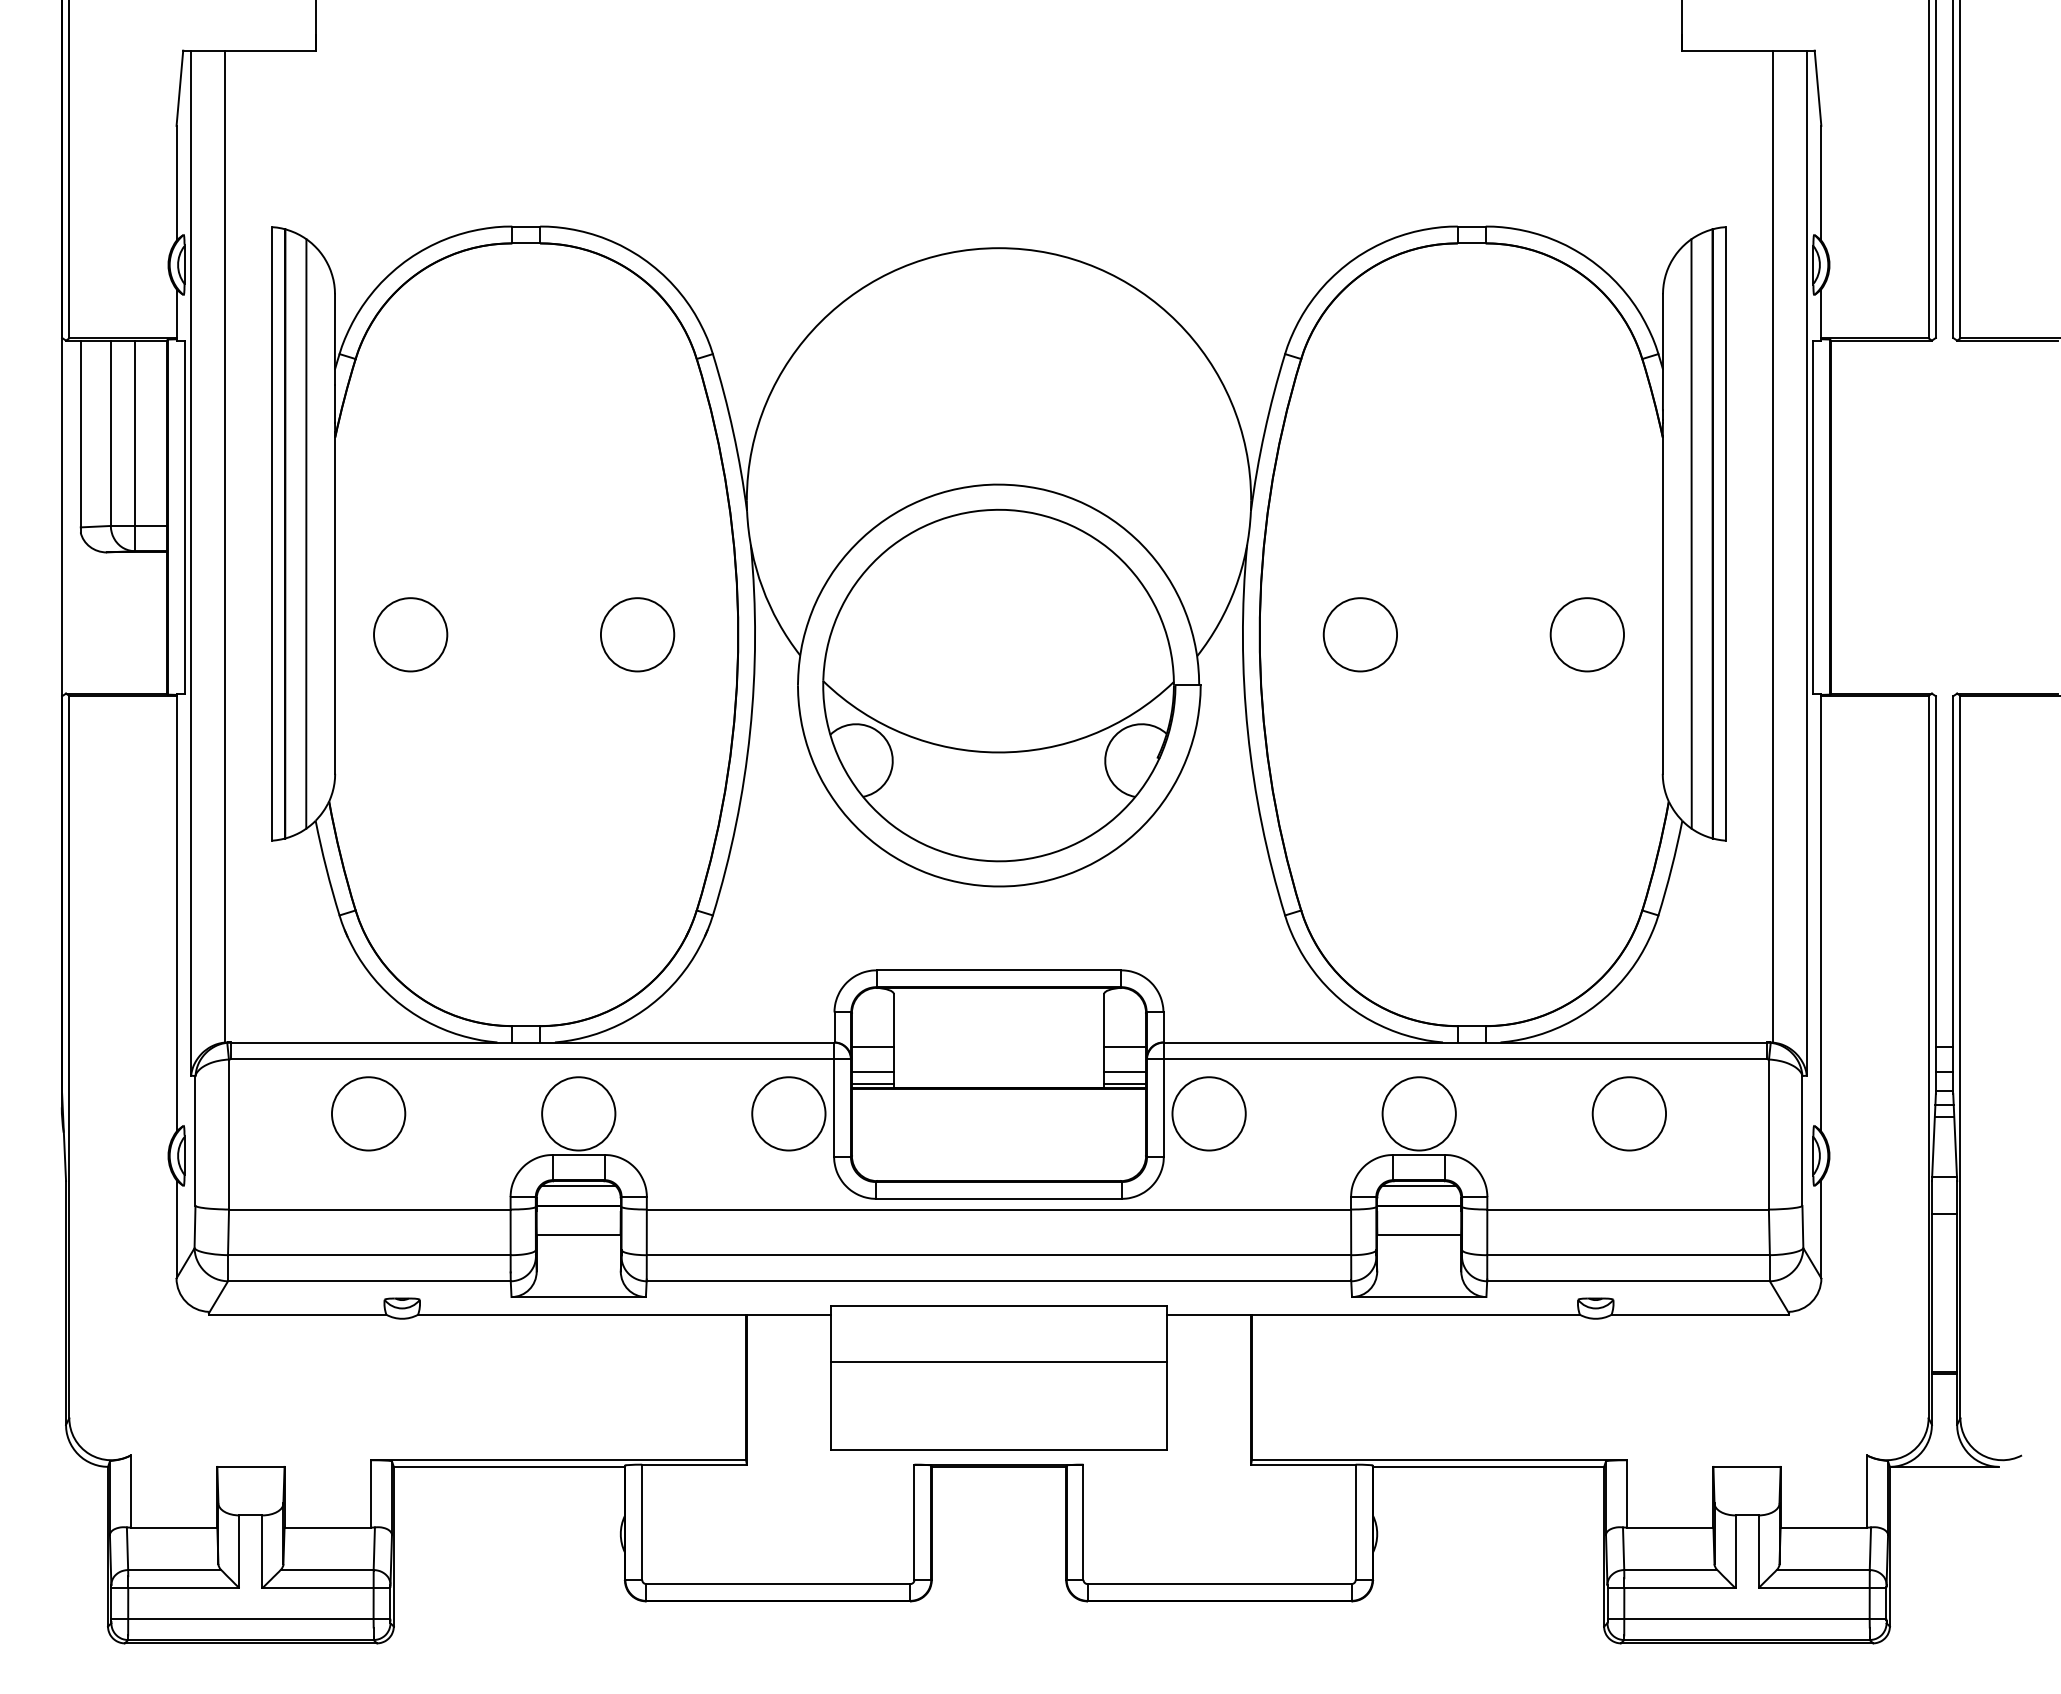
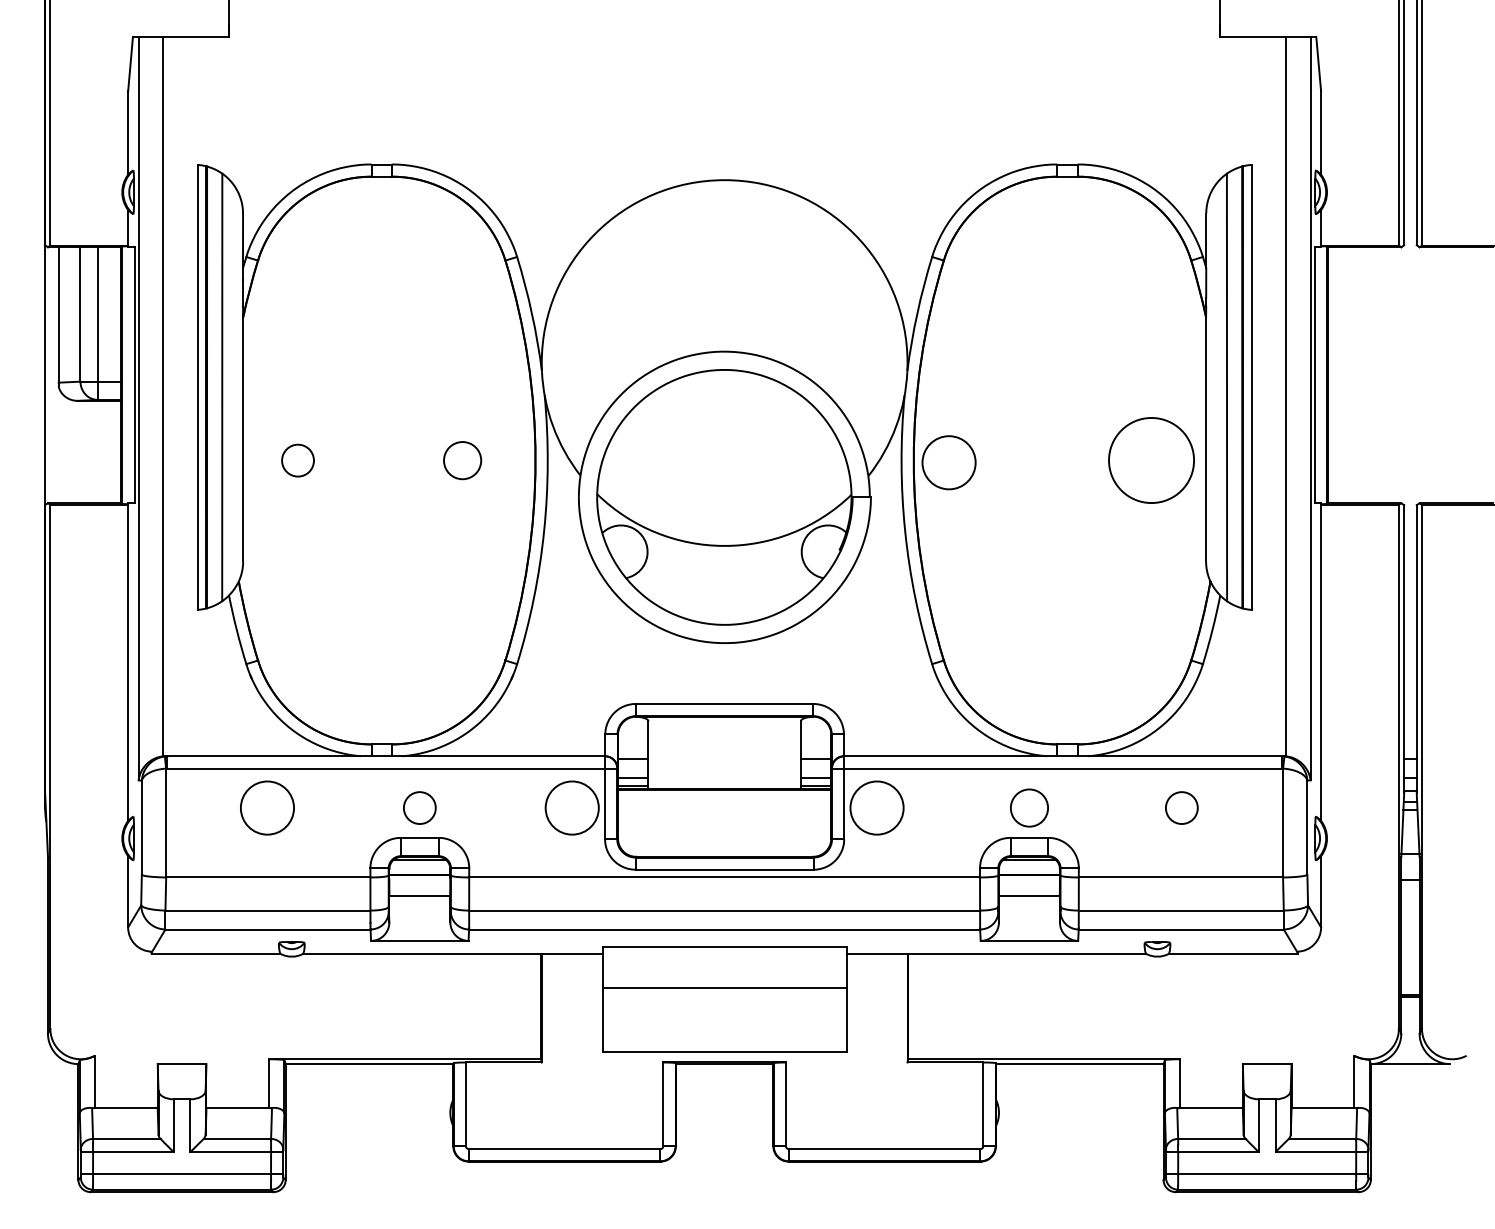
circle: (410, 634) -> (297, 460), size x0.6
circle: (637, 634) -> (462, 460), size x0.7
circle: (1359, 634) -> (948, 462), moved
circle: (1586, 634) -> (1150, 460), size x1.6
circle: (578, 1113) -> (419, 807), size x0.6
circle: (1418, 1113) -> (1028, 807), size x0.7
circle: (1629, 1113) -> (1181, 807), size x0.6

